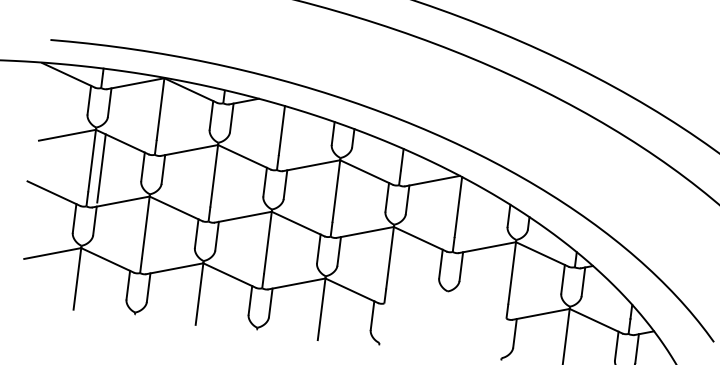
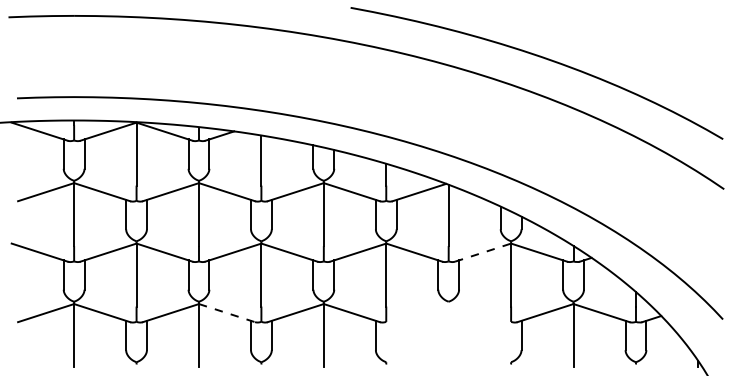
line: (101, 168) -> (84, 221), removed
line: (487, 247) -> (483, 252), solid -> dashed
line: (230, 276) -> (227, 313), solid -> dashed

